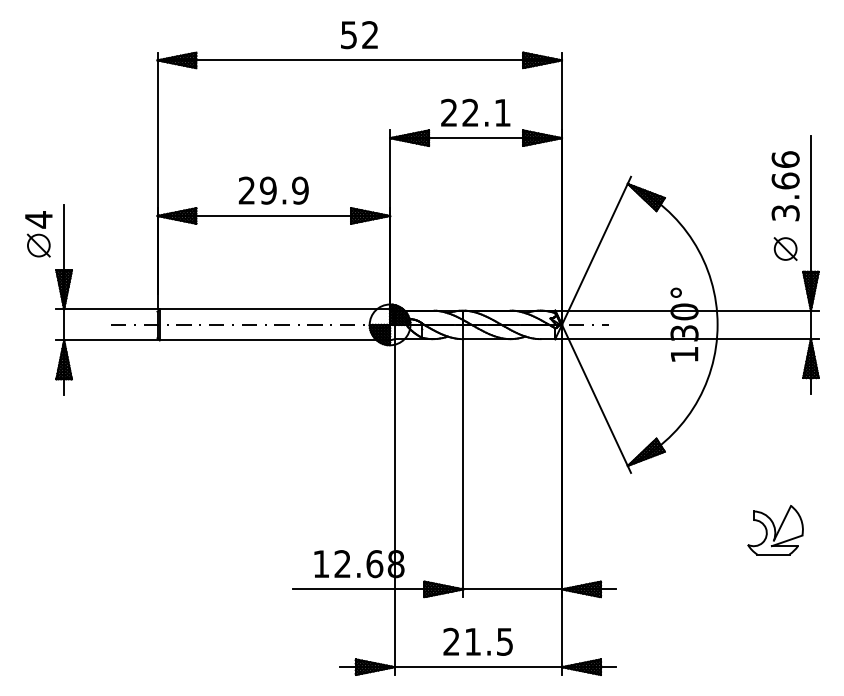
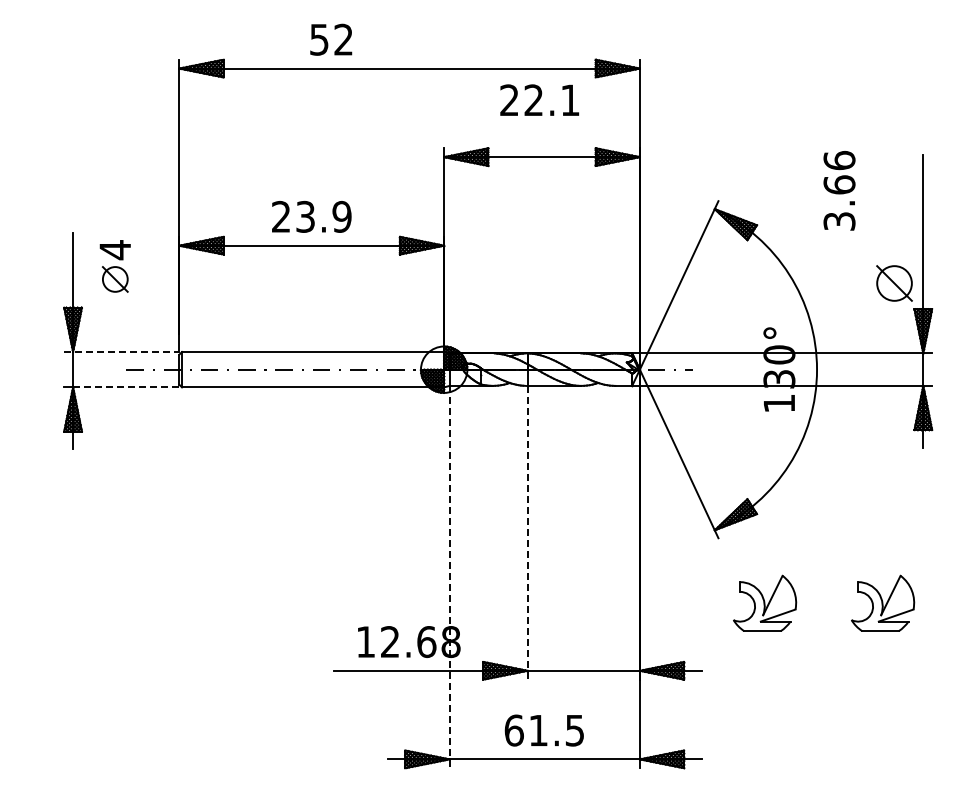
text: (359, 34) -> (331, 39), moved
text: (475, 112) -> (539, 99), moved
text: (785, 185) -> (839, 190), moved
text: (268, 190) -> (305, 216), 29.9 -> 23.9
part: (38, 234) -> (114, 266), moved
part: (785, 248) -> (894, 282), size x1.4
line: (106, 308) -> (121, 351), solid -> dashed
line: (110, 340) -> (125, 387), solid -> dashed
line: (463, 467) -> (527, 532), solid -> dashed
line: (394, 507) -> (449, 577), solid -> dashed
part: (672, 529) -> (765, 602), added
text: (450, 641) -> (513, 730), 21.5 -> 61.5

